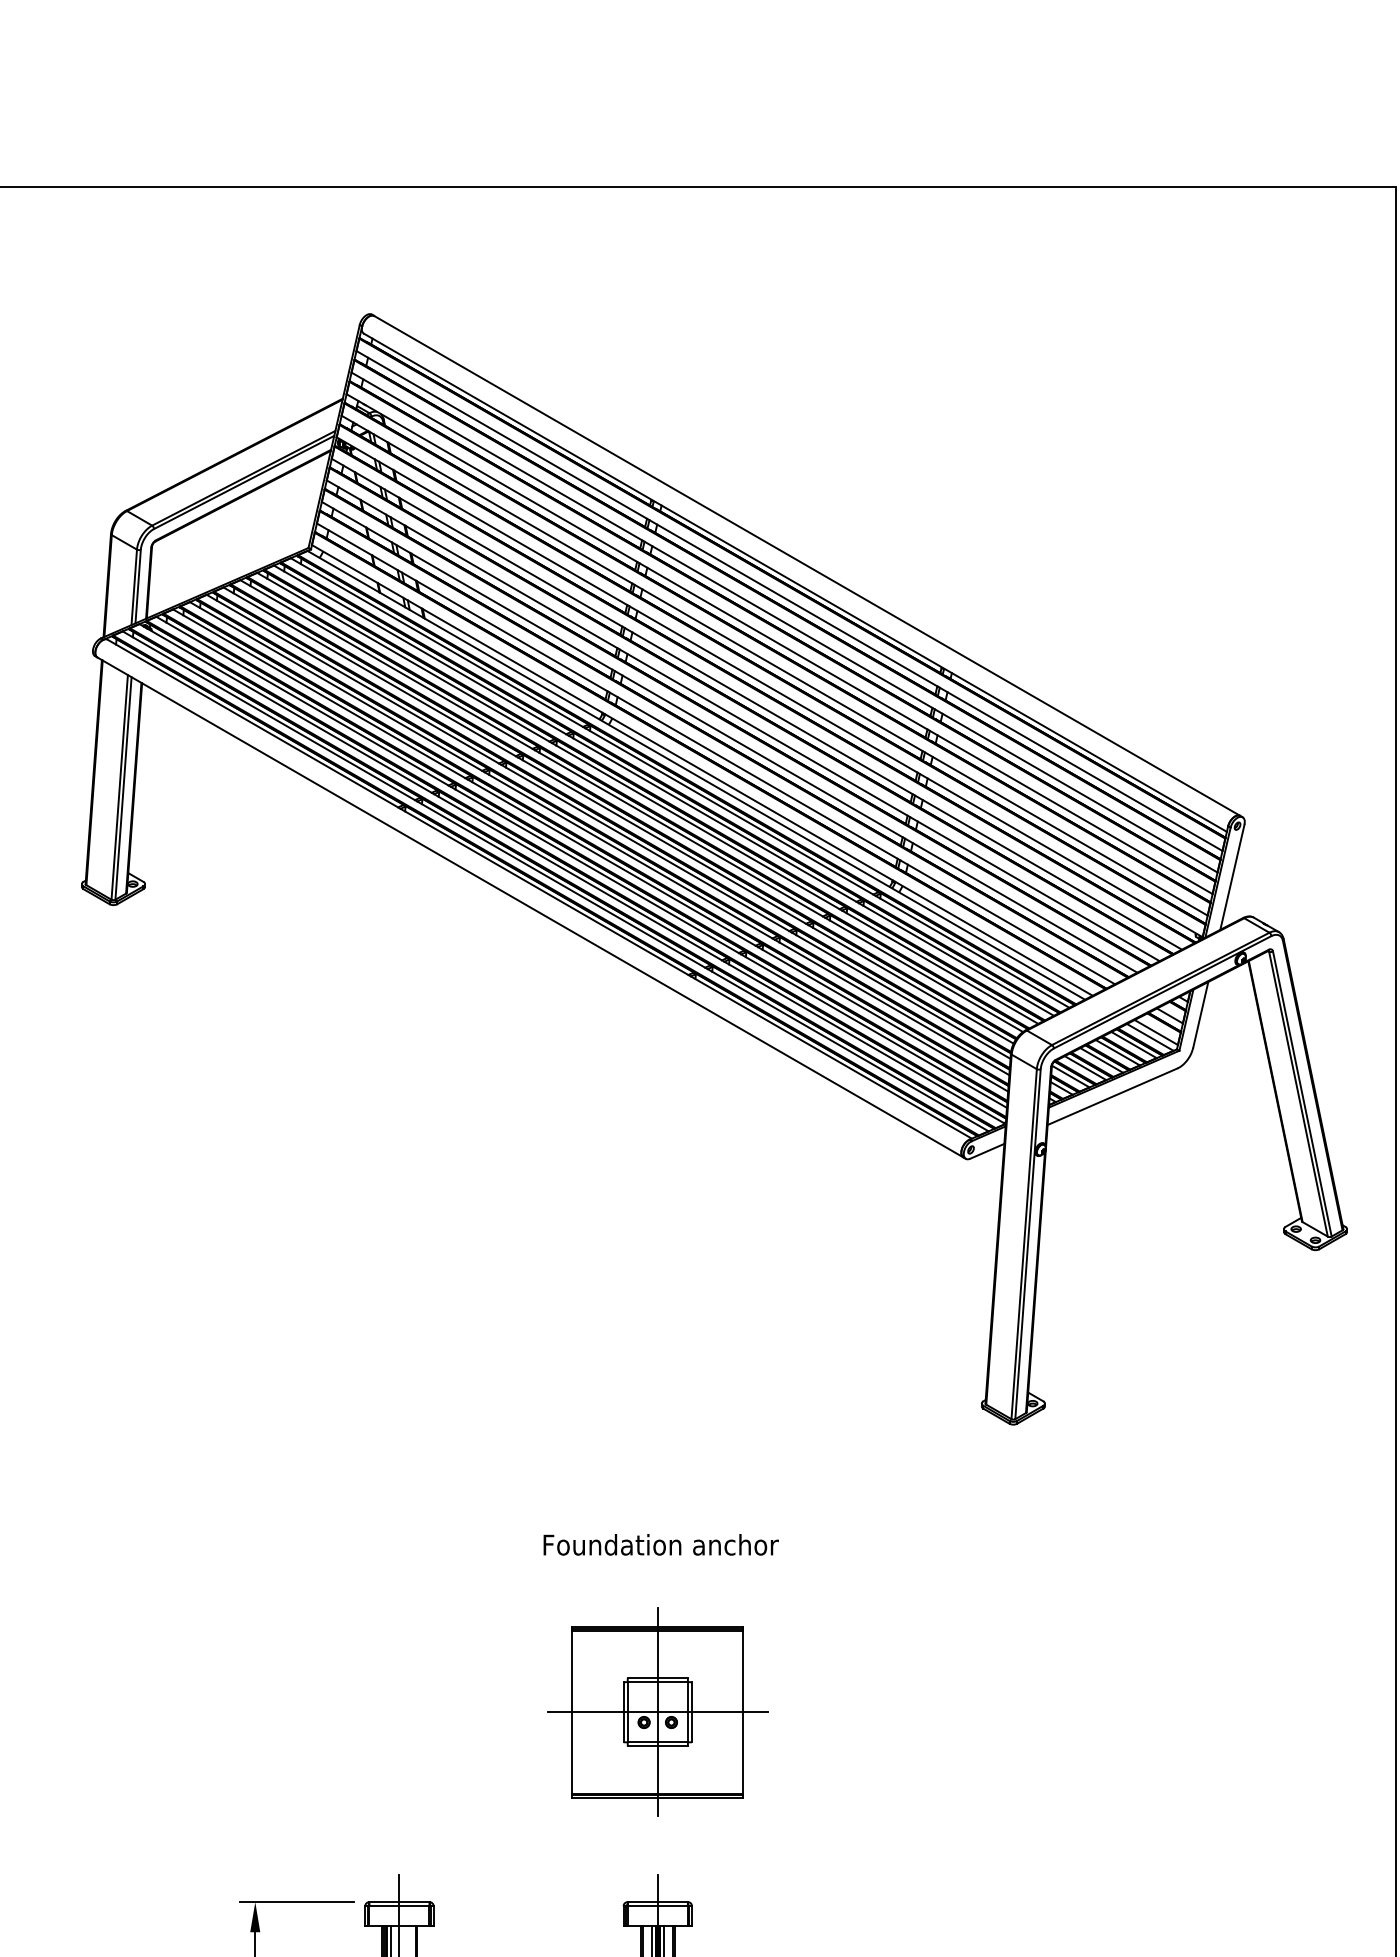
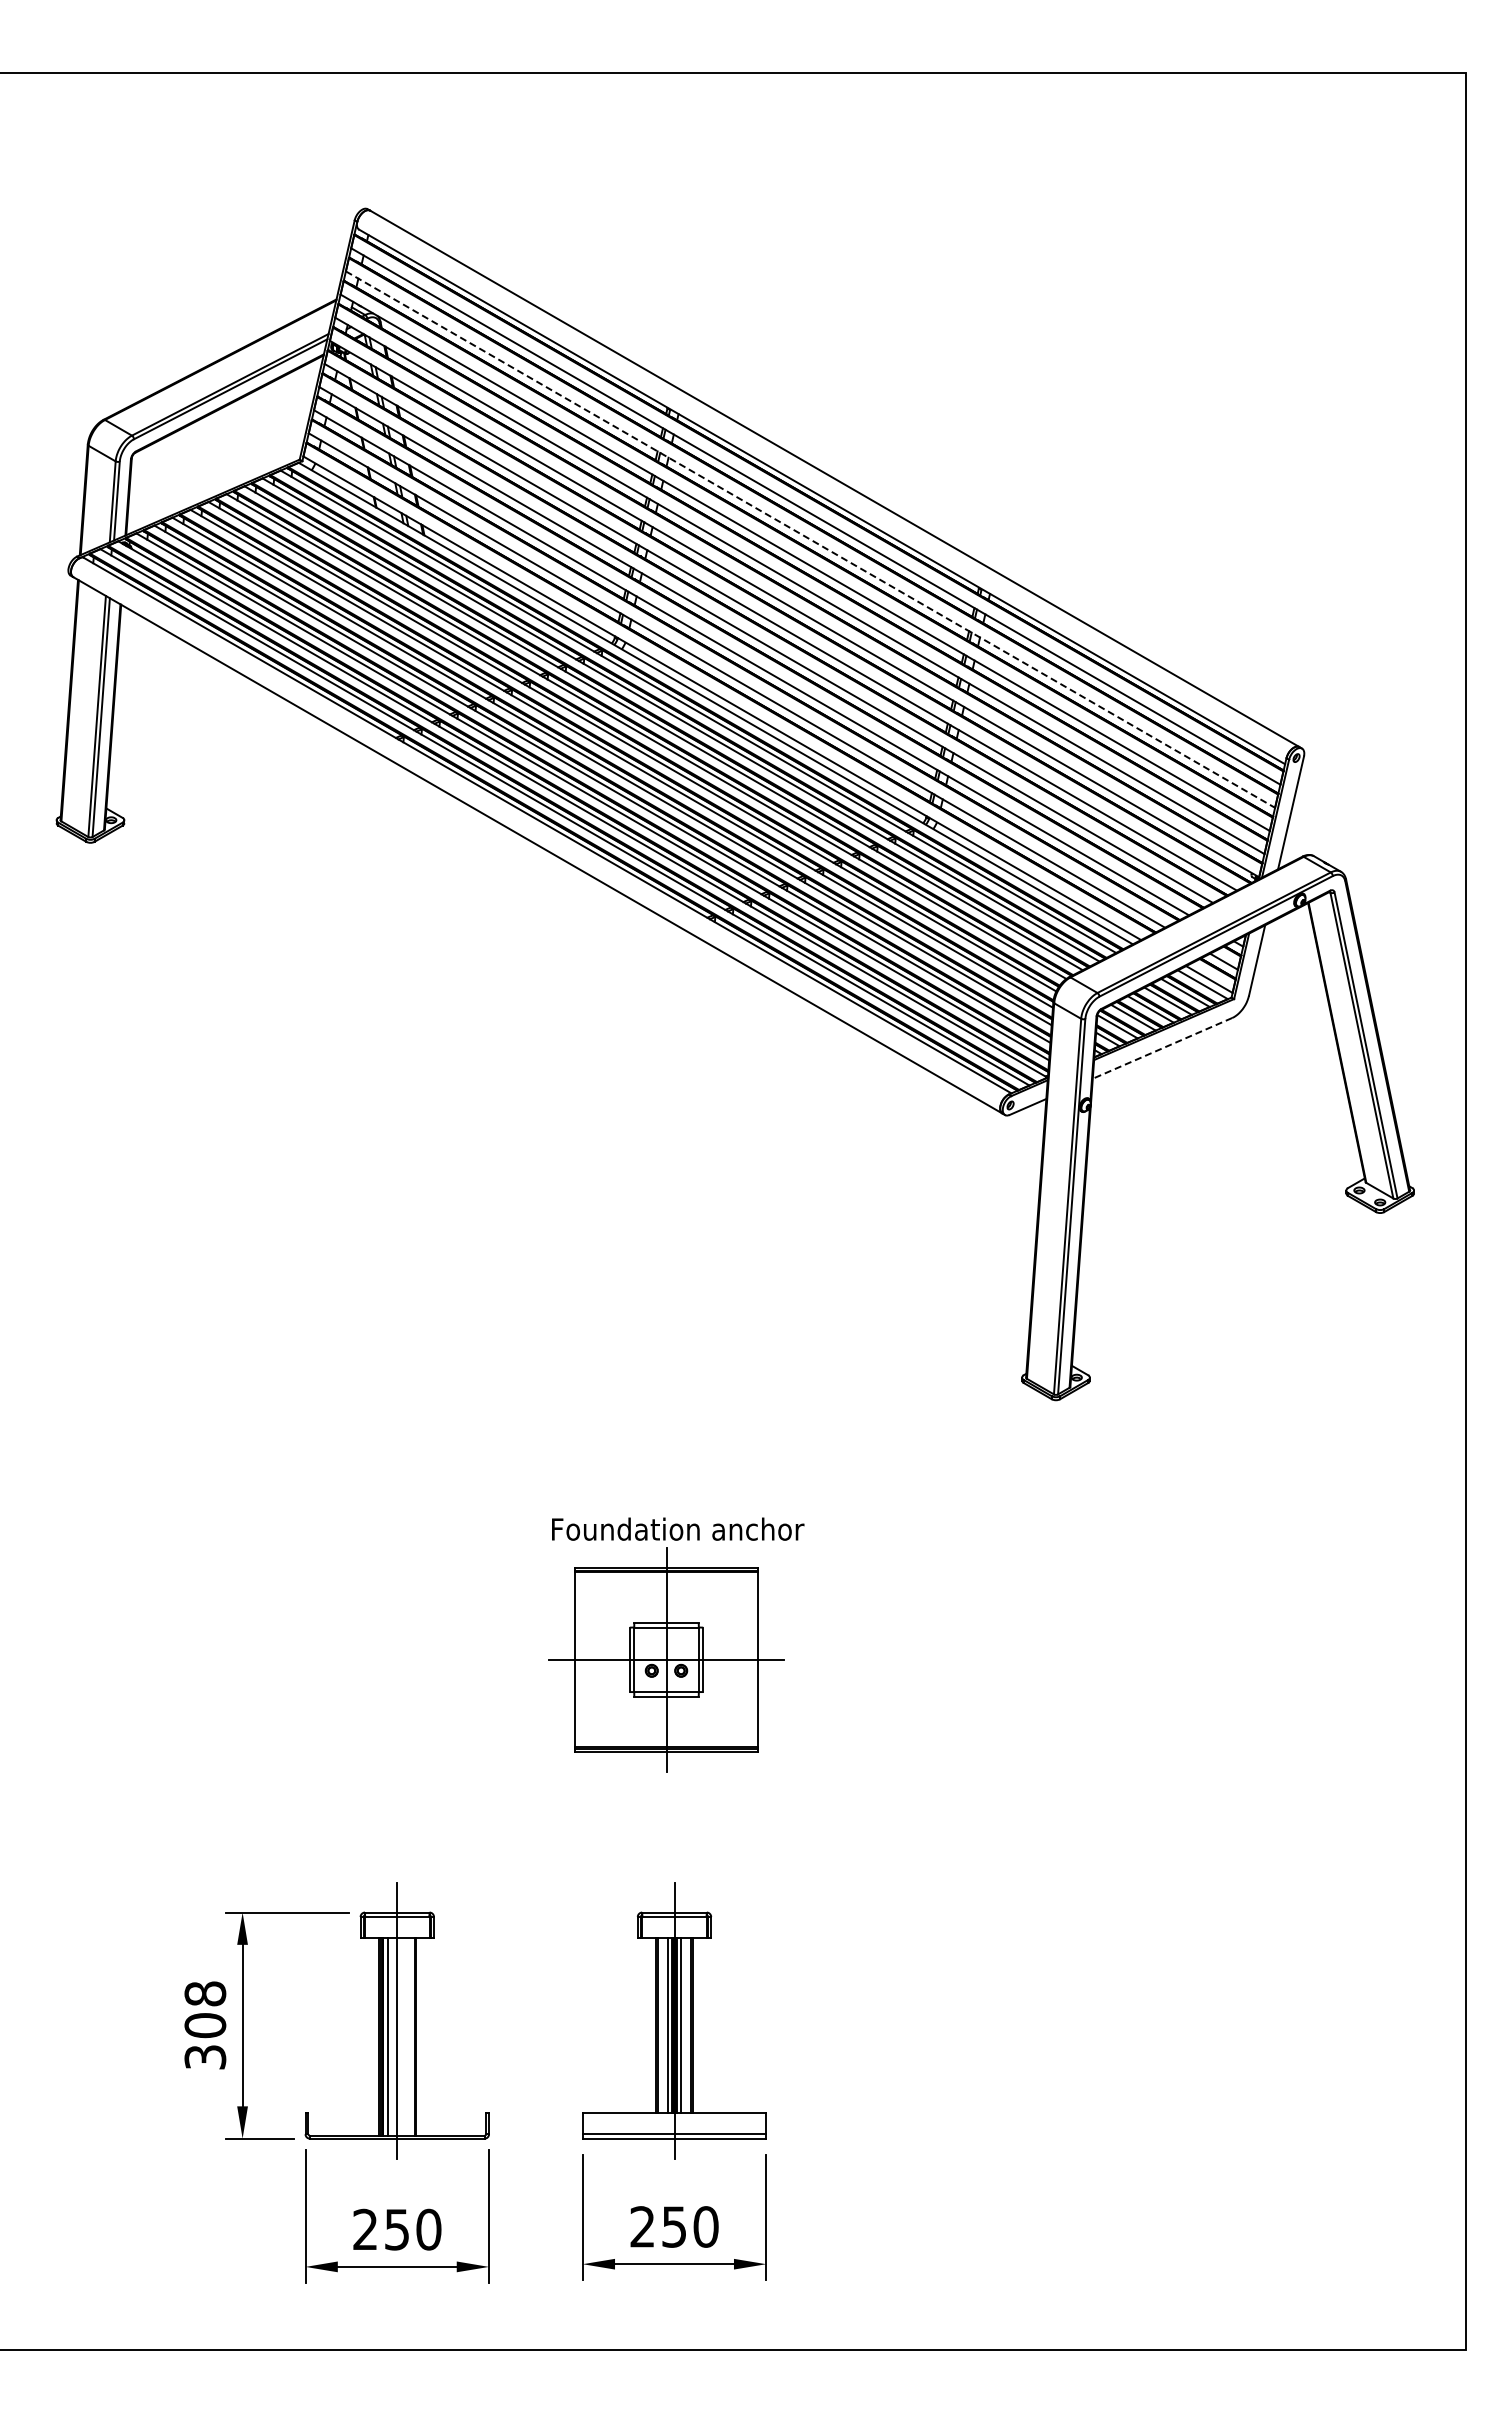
line: (784, 622) -> (810, 539), solid -> dashed
line: (1112, 1096) -> (1162, 1048), solid -> dashed
part: (657, 1711) -> (666, 1659), moved

